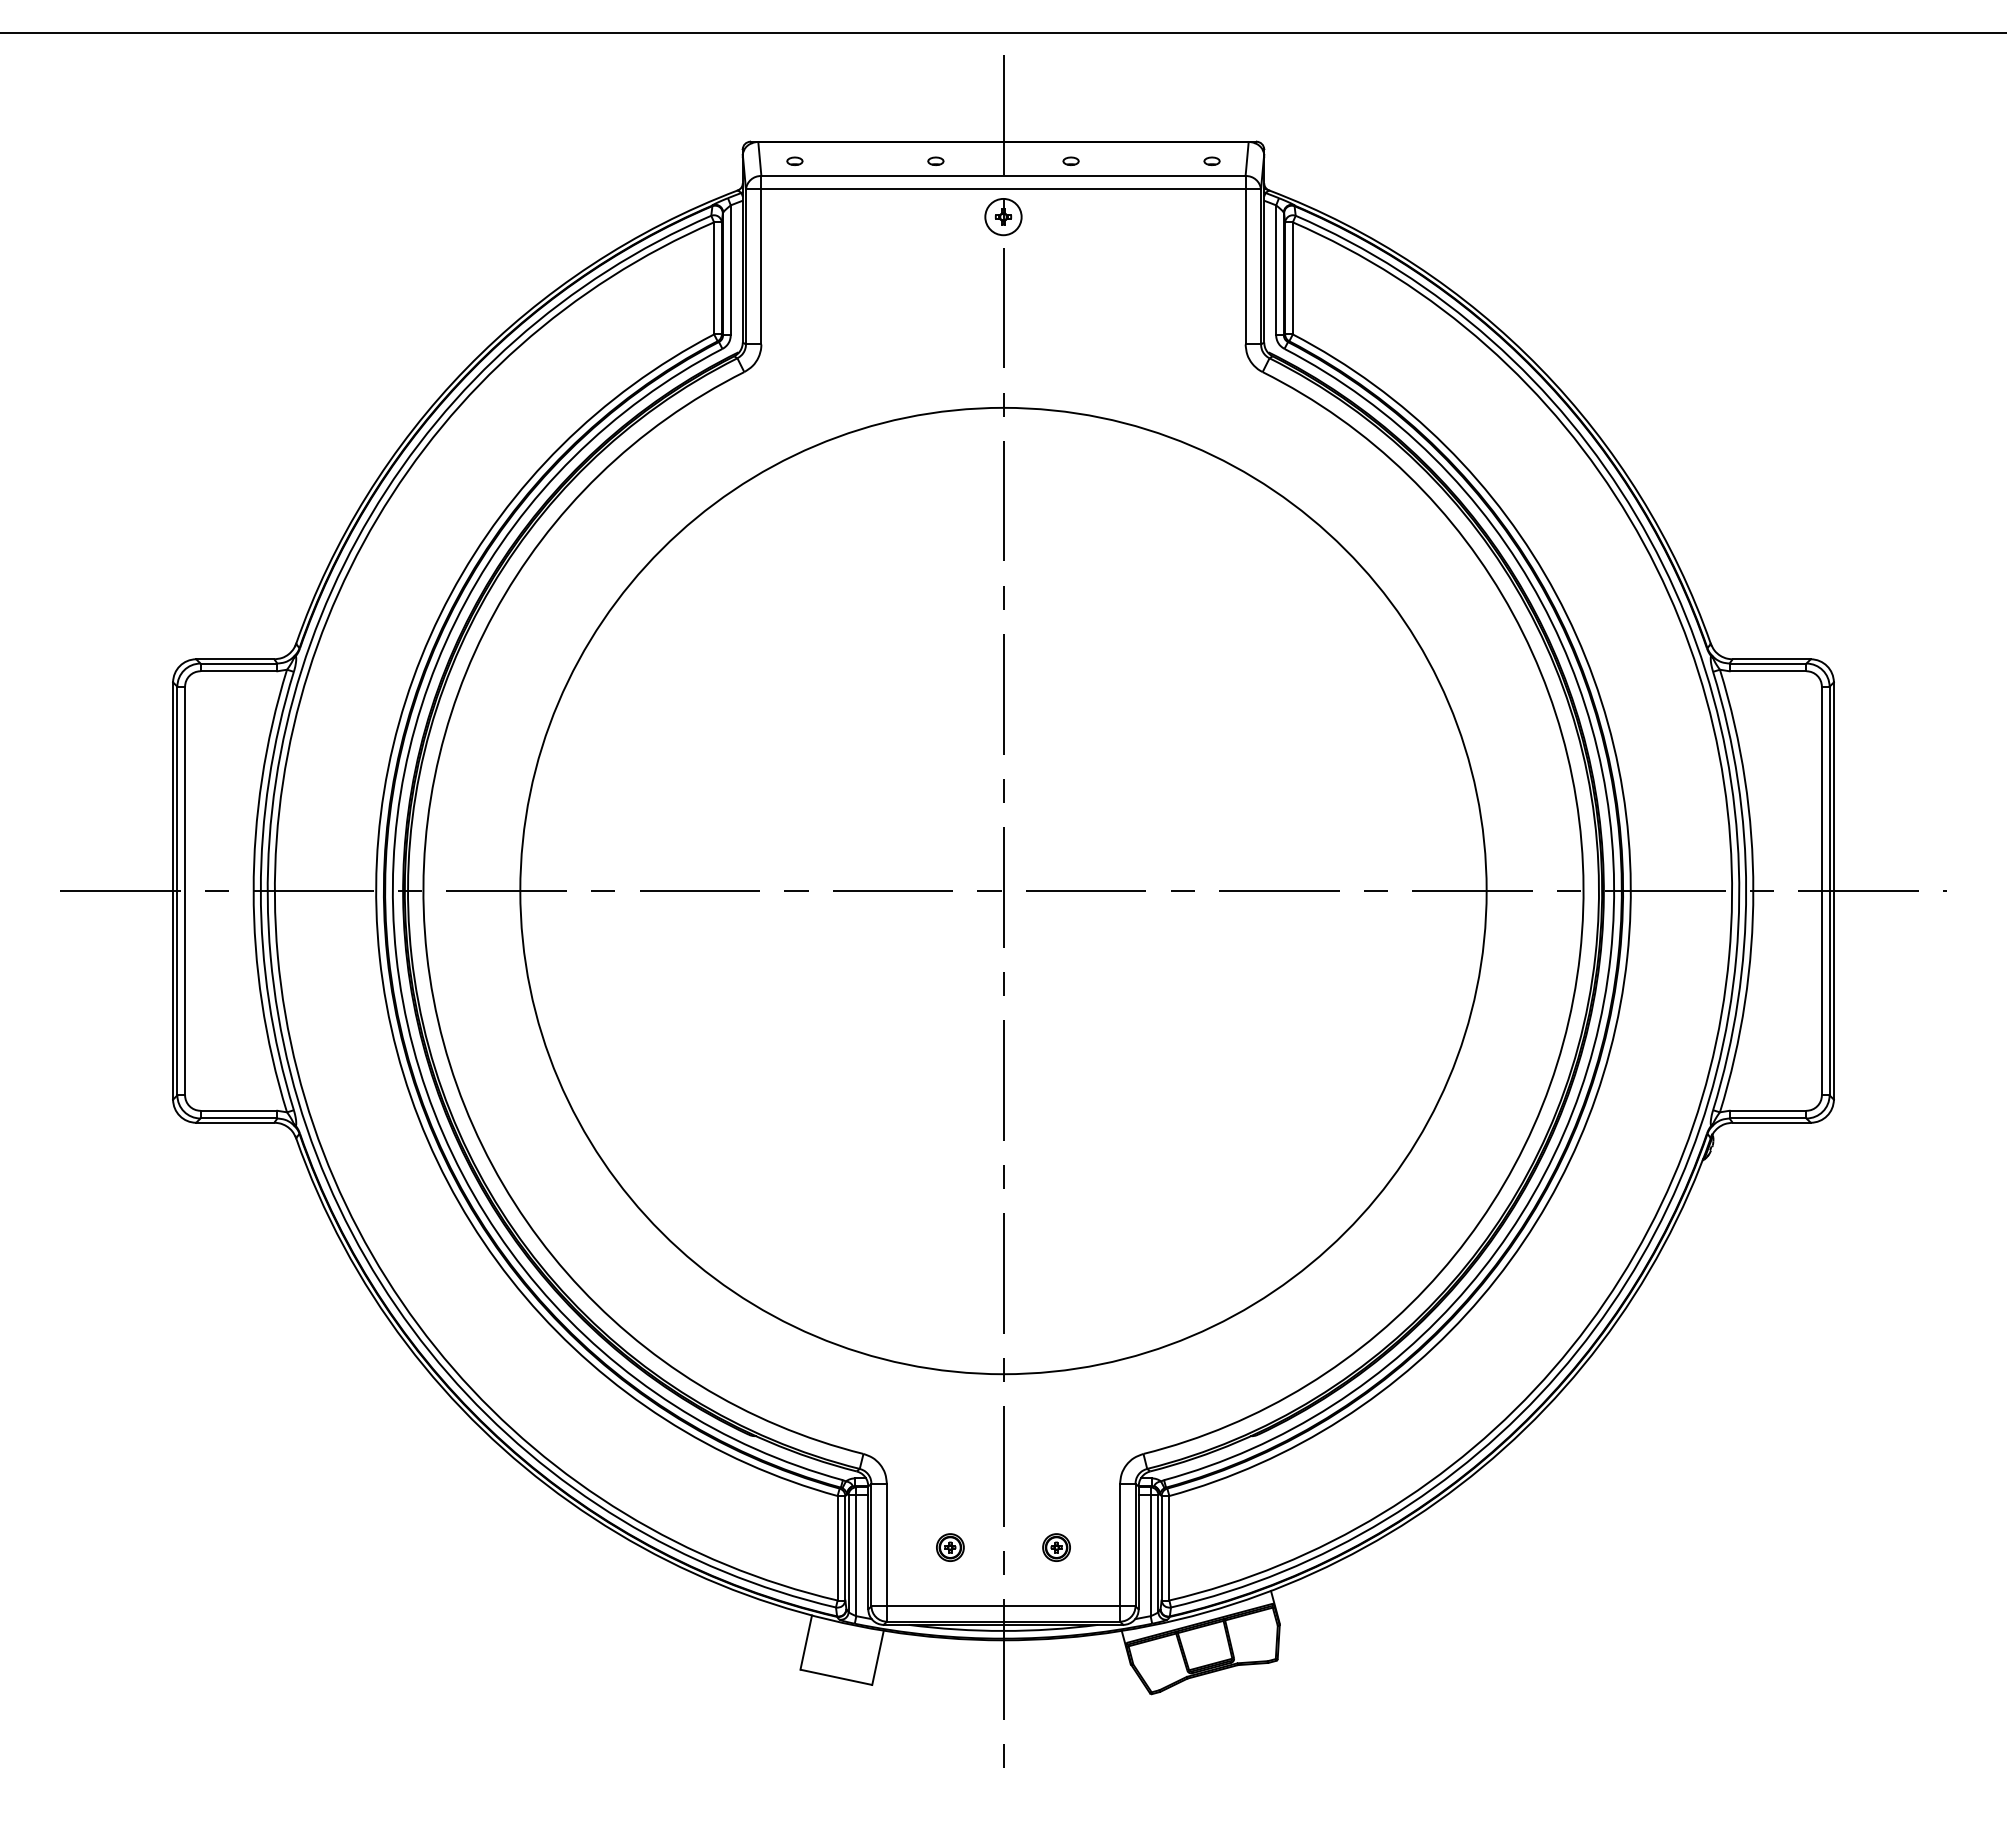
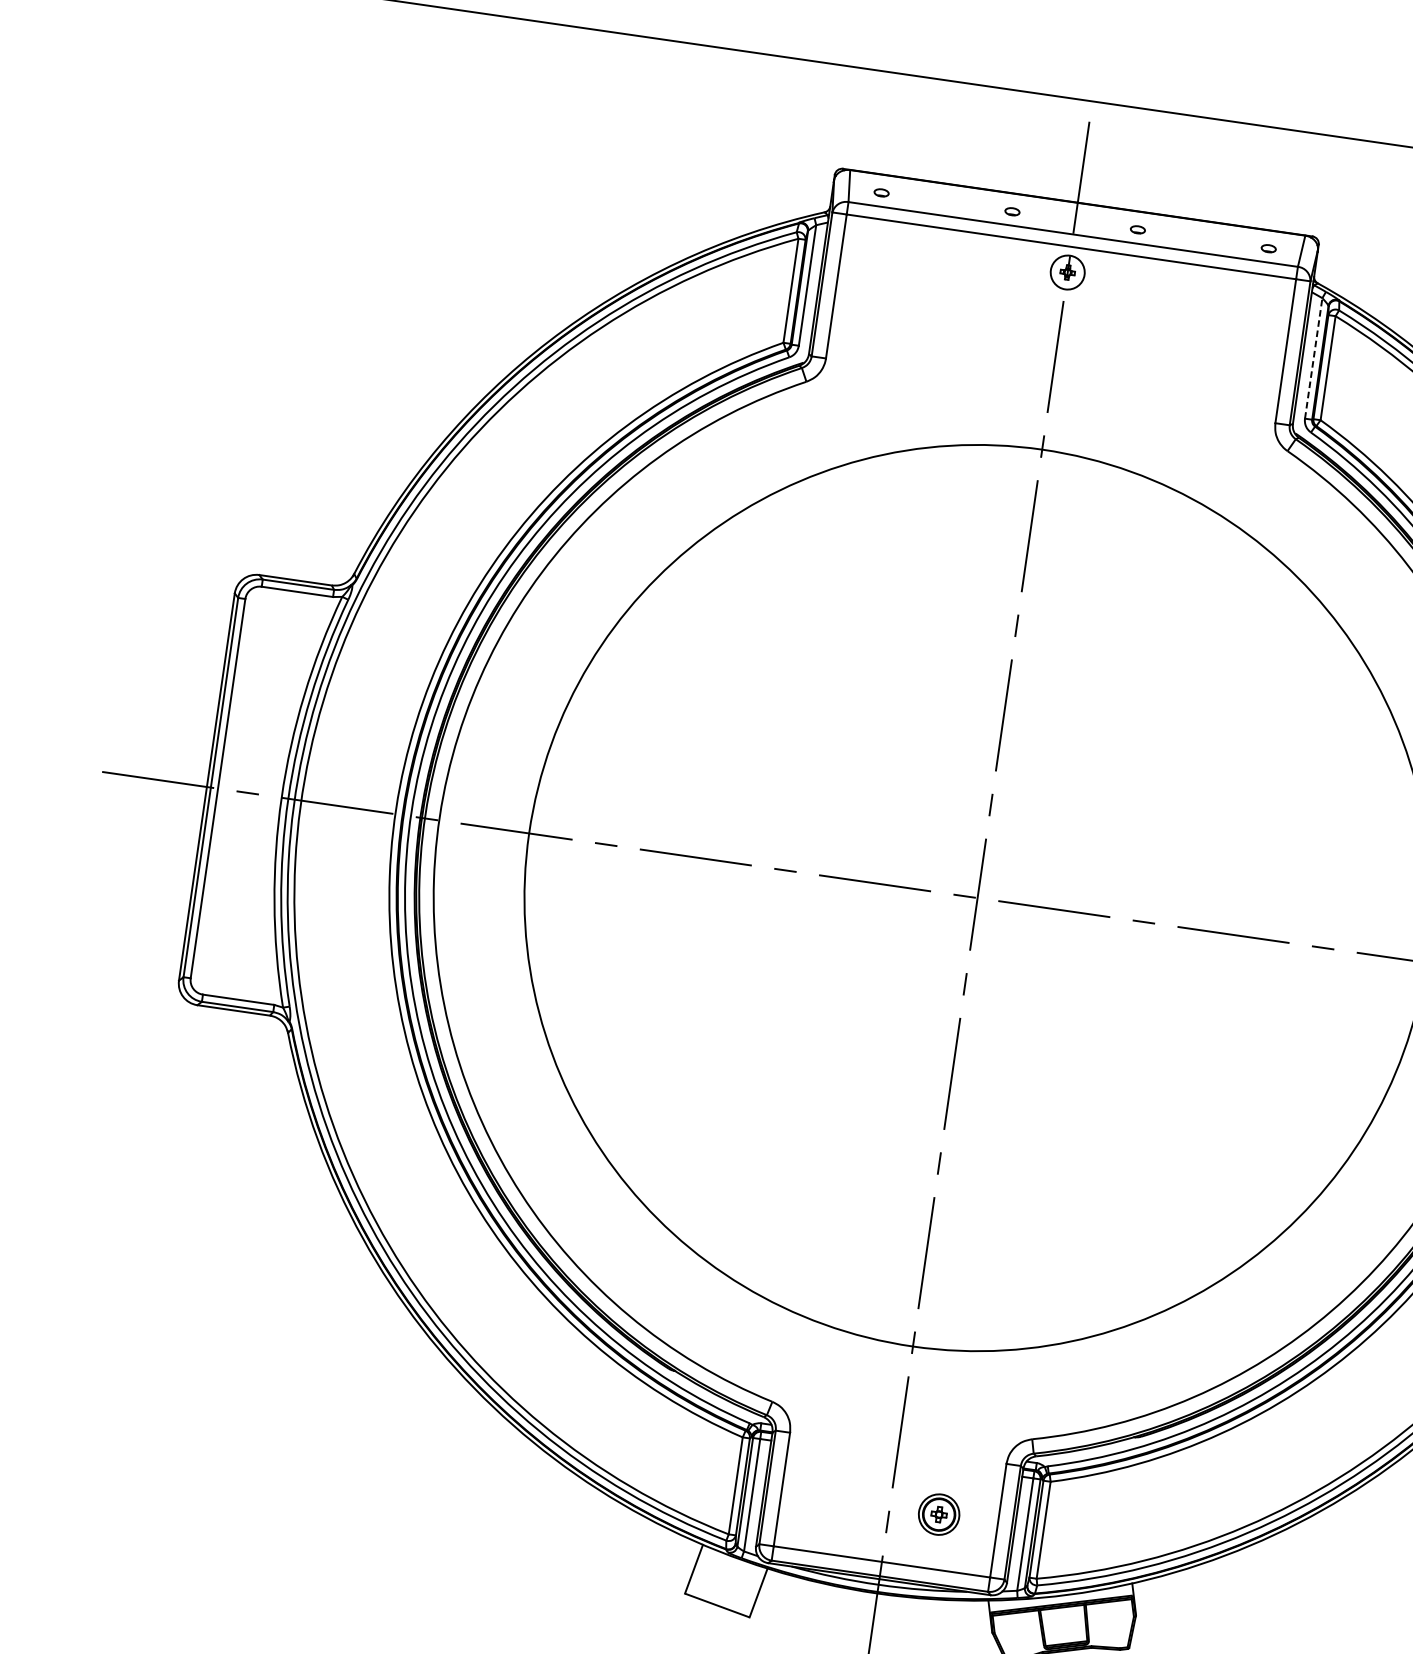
line: (1276, 270) -> (1313, 358), solid -> dashed
part: (950, 1547) -> (840, 1500), removed
part: (1056, 1547) -> (939, 1514), size x1.6

